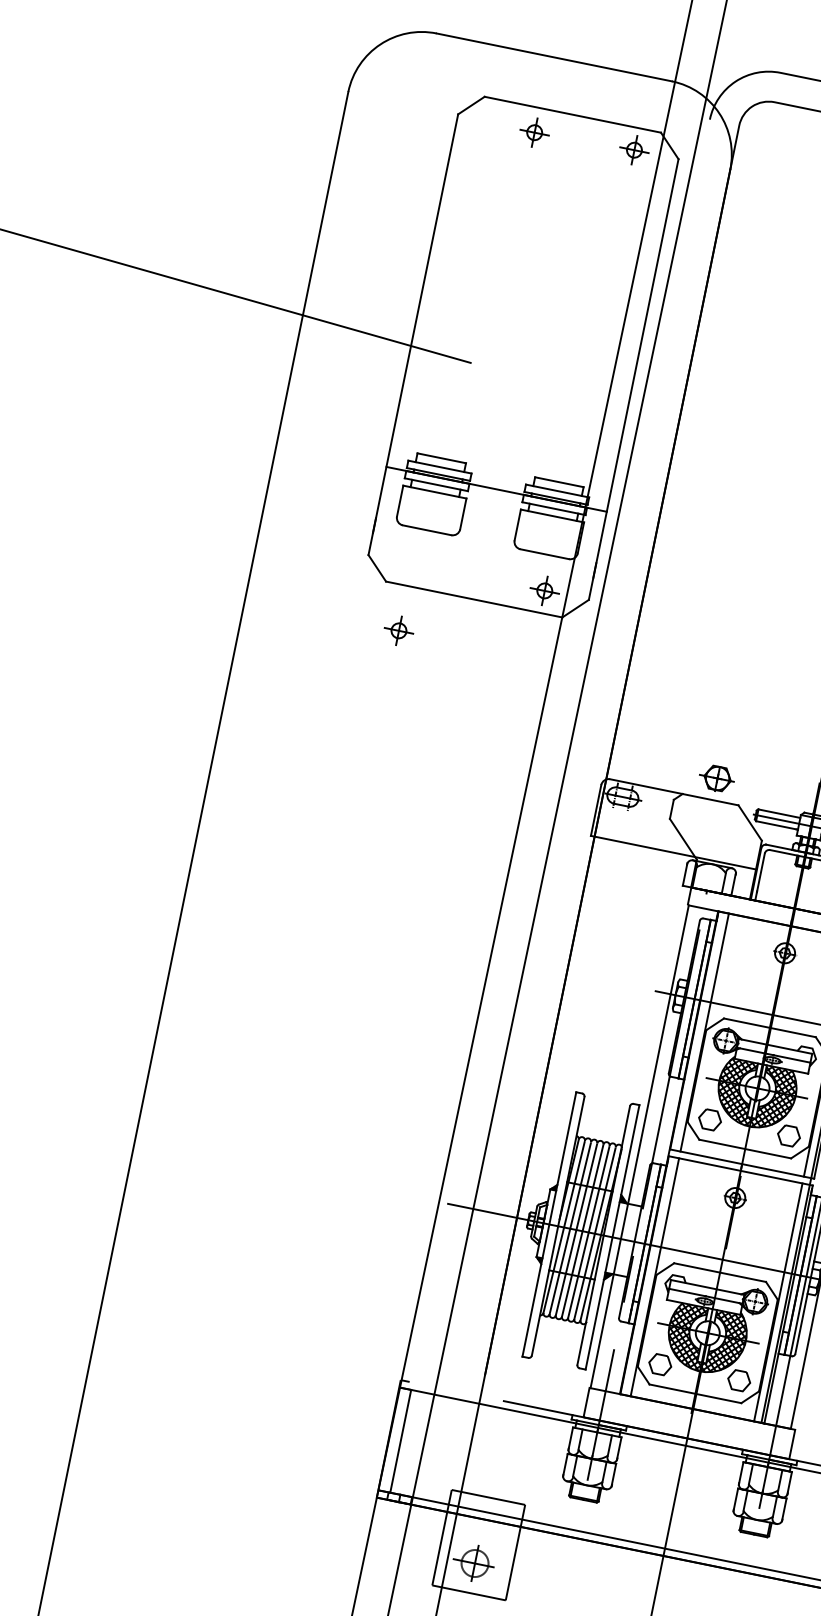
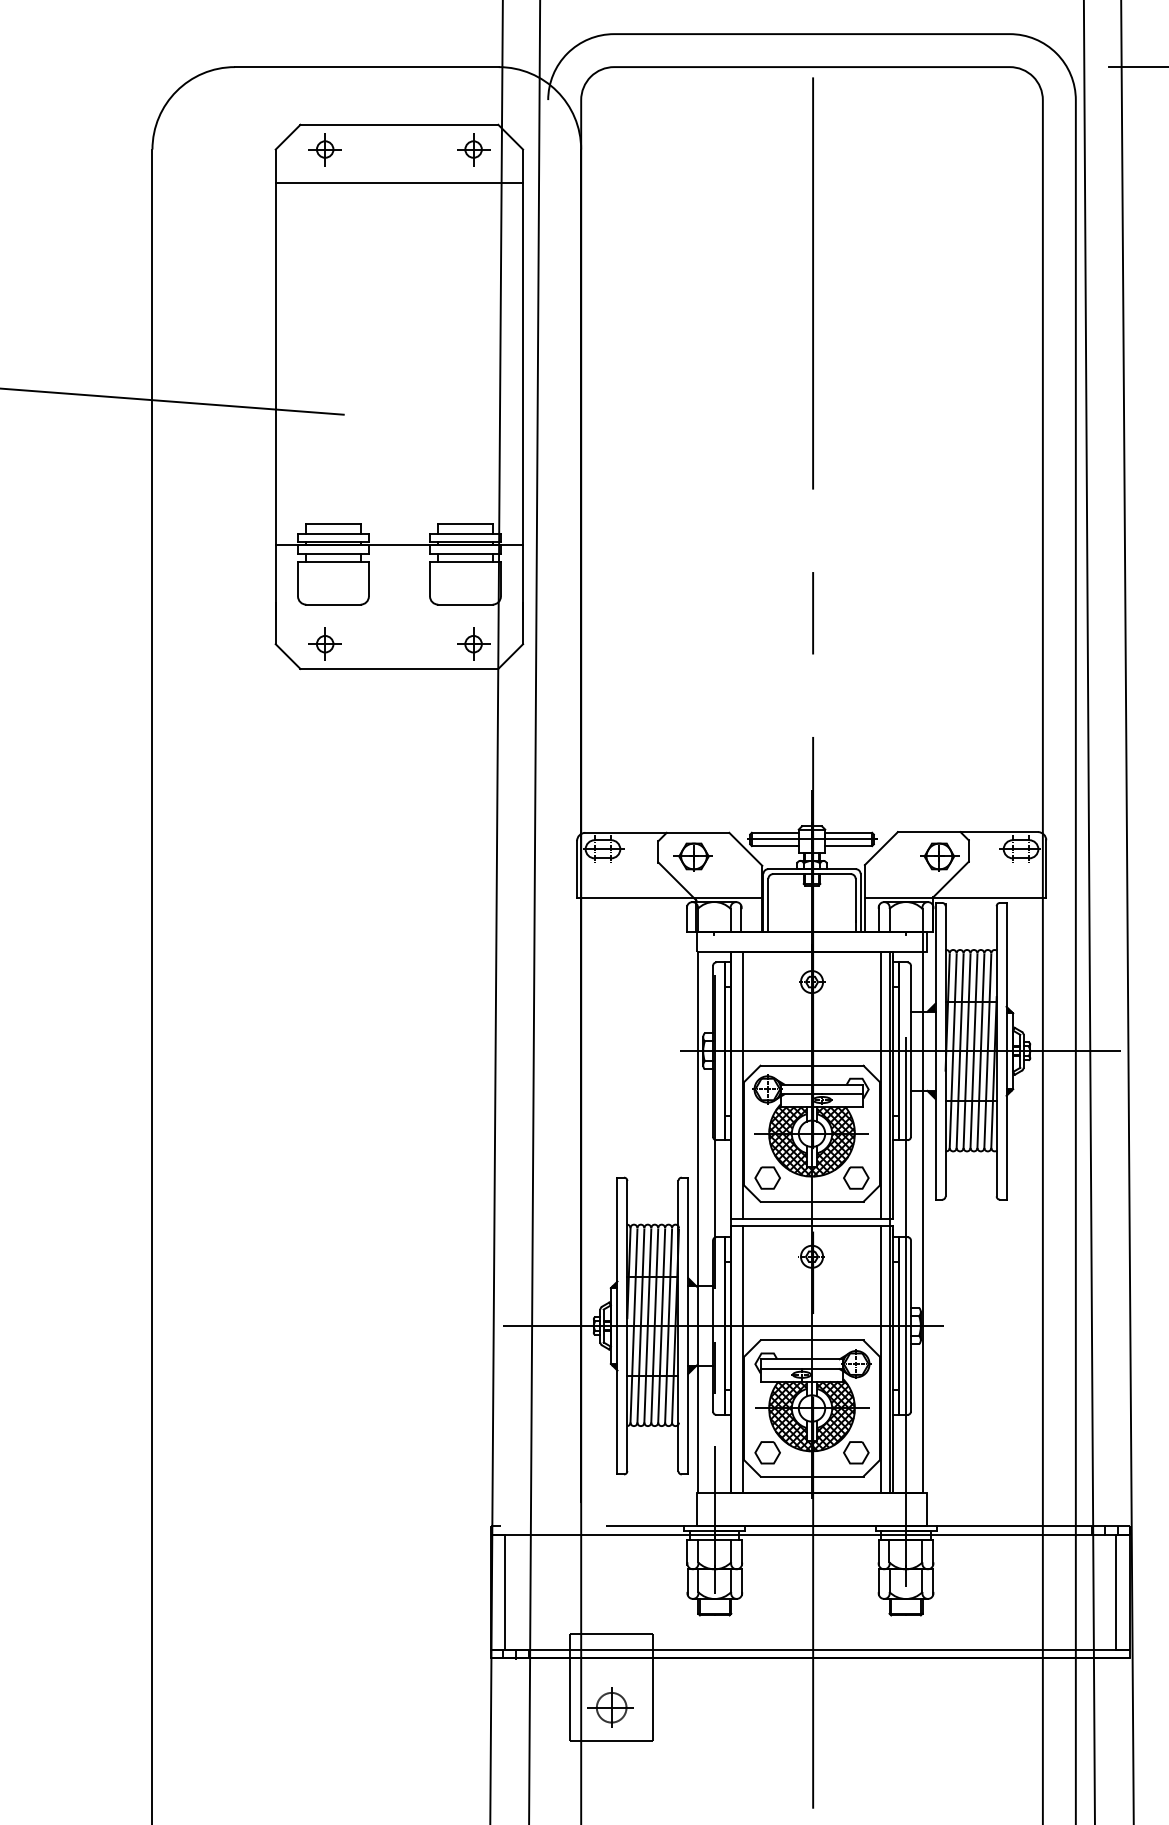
part: (534, 132) -> (324, 149), moved
line: (562, 166) -> (399, 182), added
part: (398, 630) -> (324, 643), moved
part: (716, 778) -> (692, 856), moved

